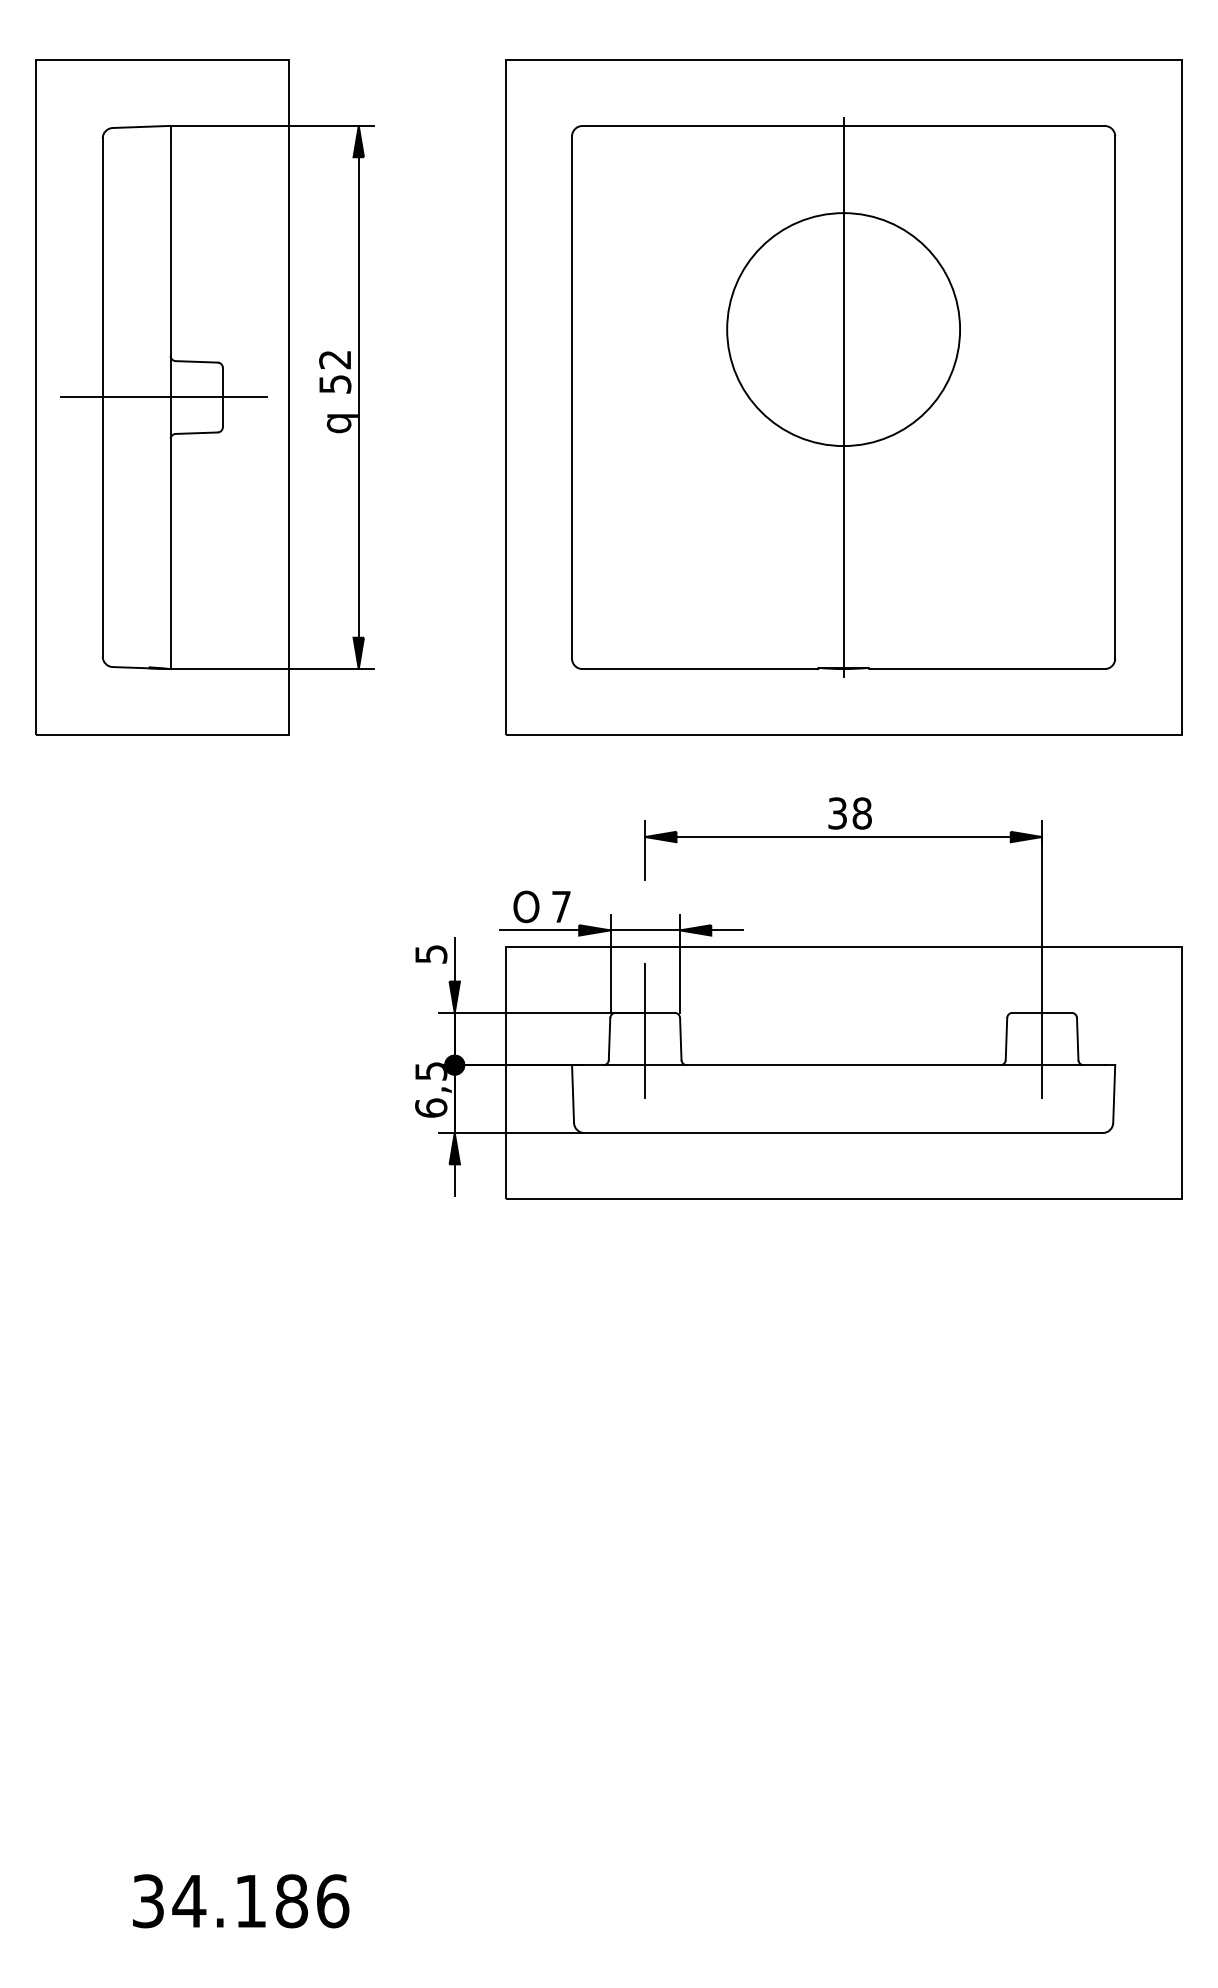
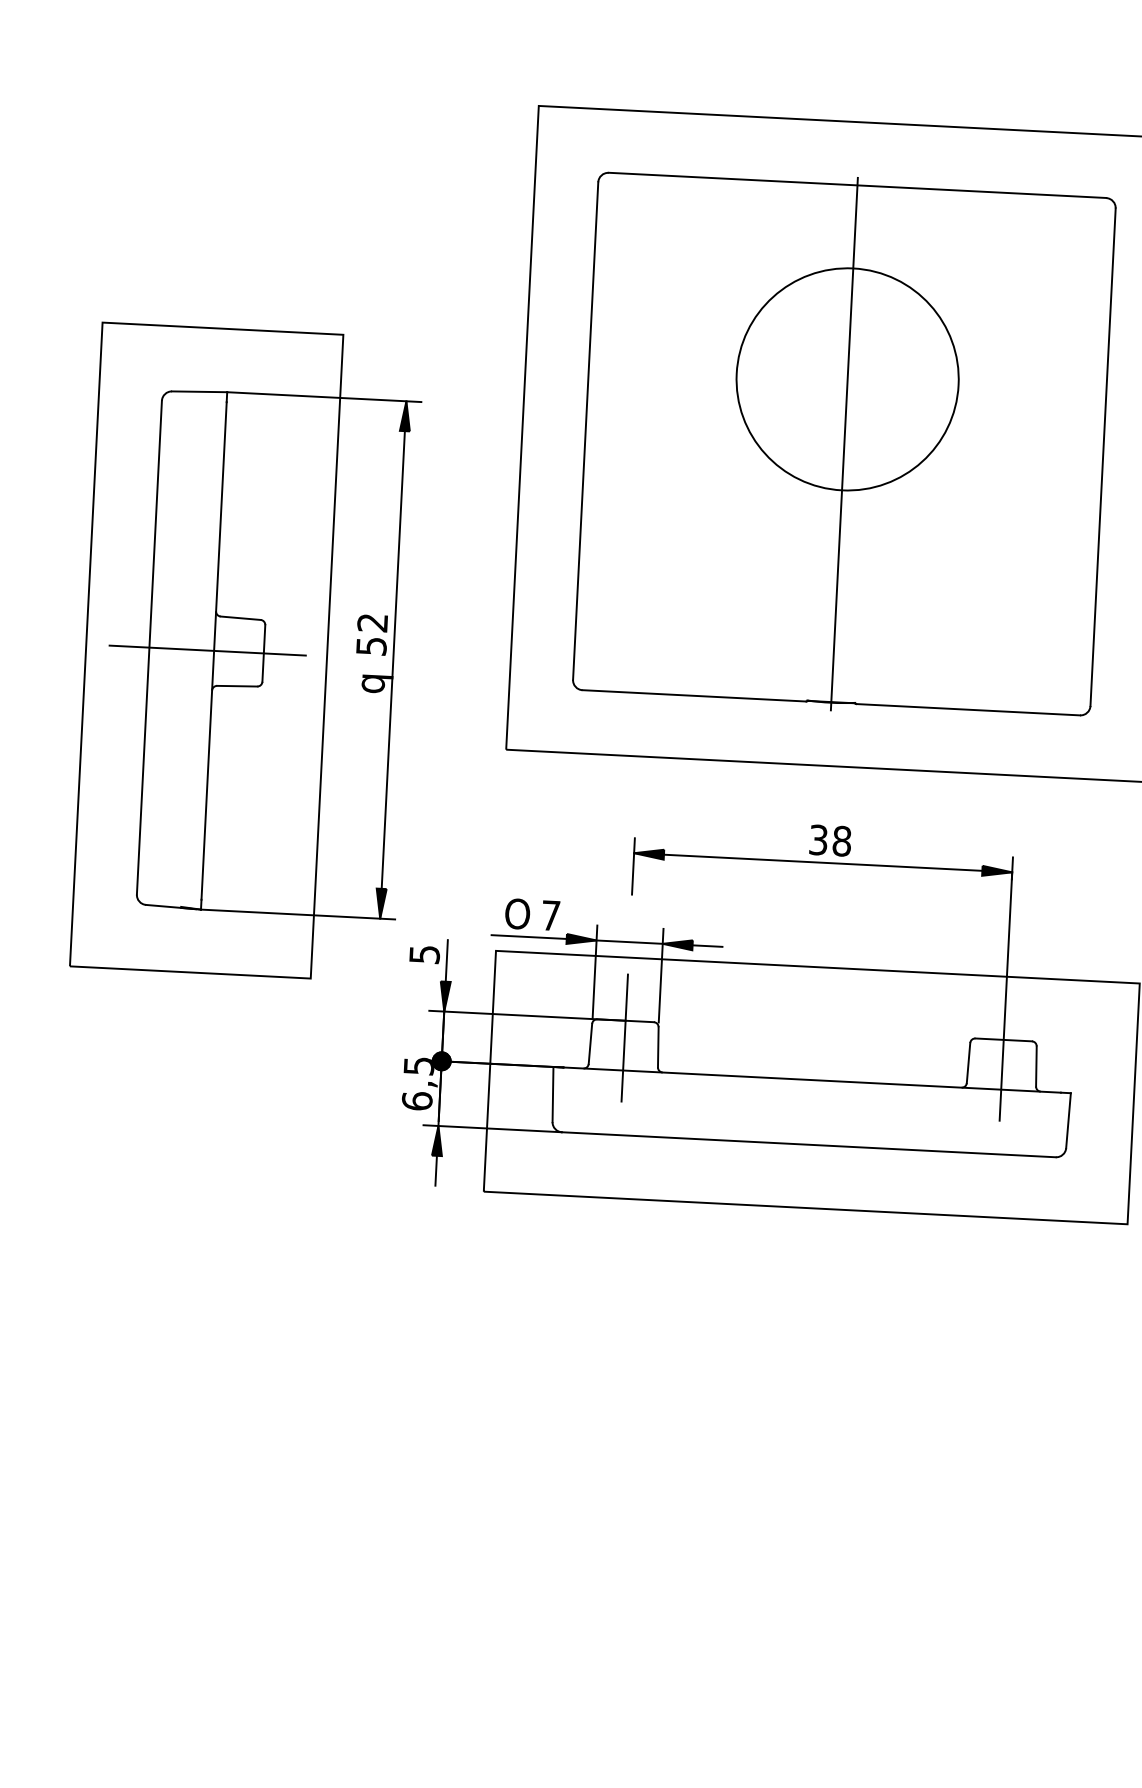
part: (204, 397) -> (246, 652), moved

